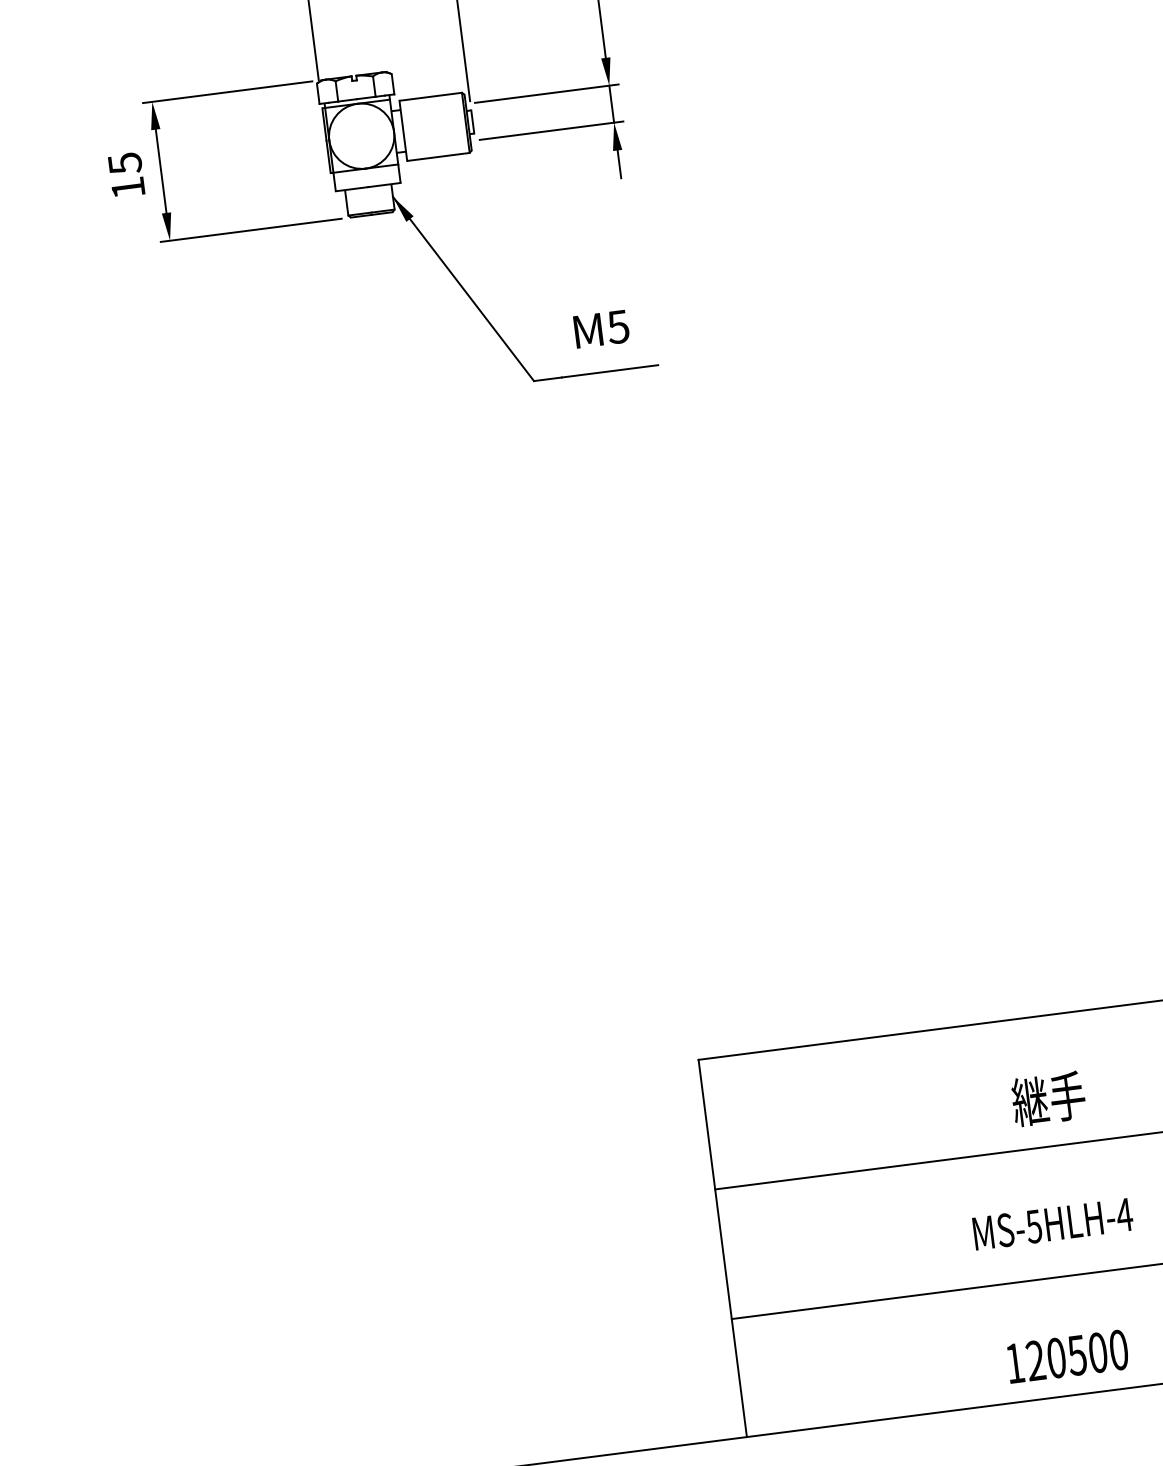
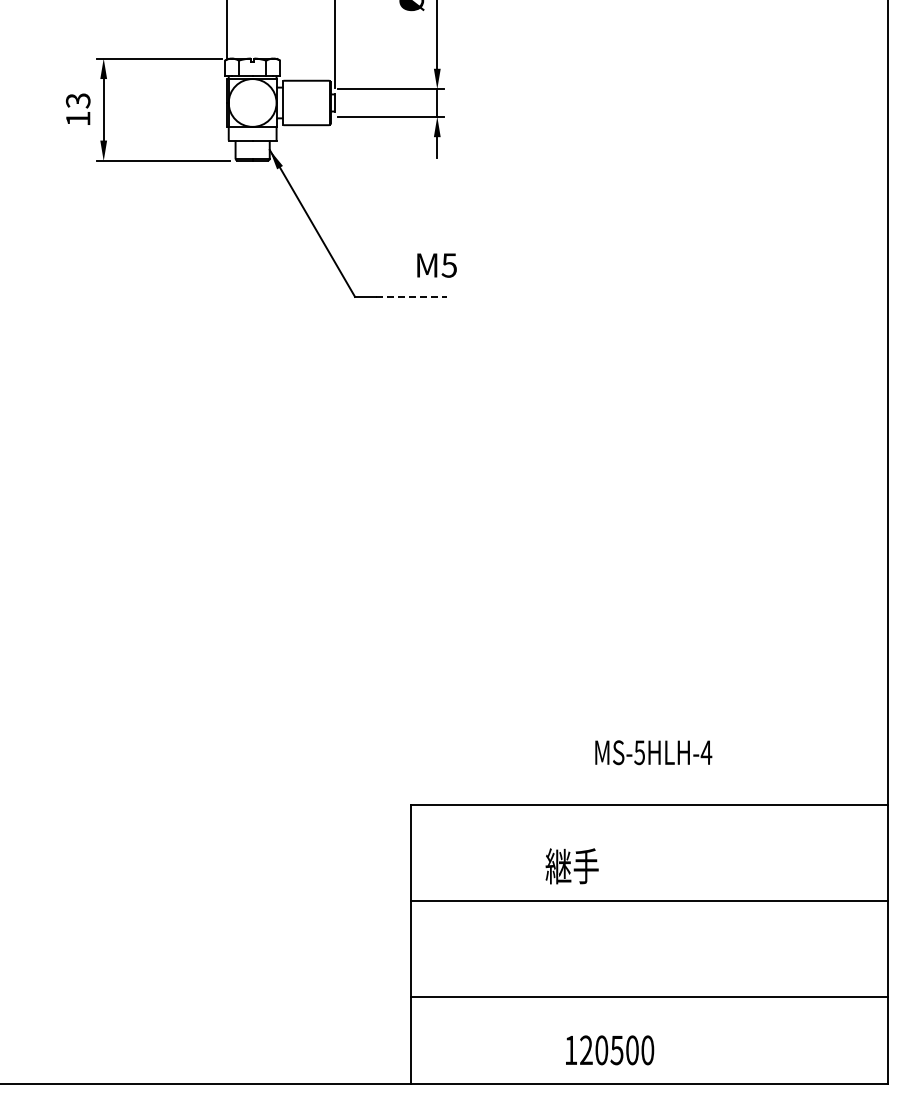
text: (124, 163) -> (77, 100), 15 -> 13
text: (600, 329) -> (436, 265), moved
line: (610, 370) -> (411, 296), solid -> dashed
text: (1047, 1099) -> (571, 866), moved
text: (1052, 1223) -> (653, 752), moved
text: (1068, 1356) -> (610, 1050), moved

